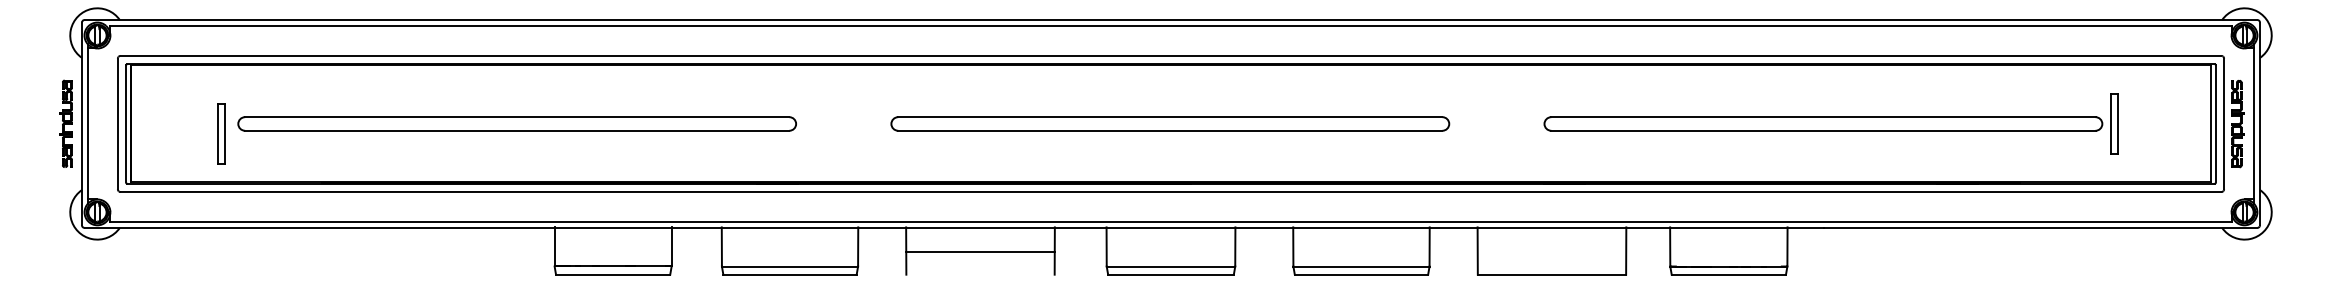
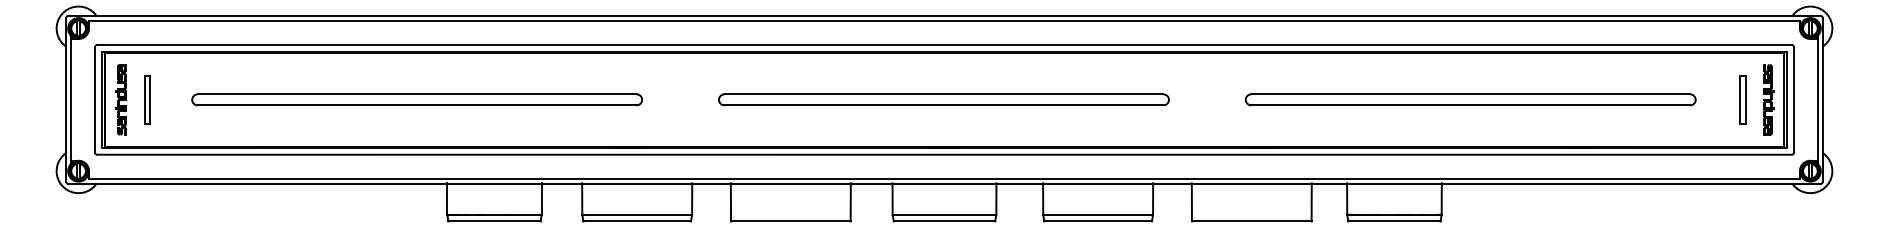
part: (65, 123) -> (120, 99), moved
part: (2114, 123) -> (1742, 99), moved
part: (2237, 123) -> (1768, 99), moved
part: (221, 133) -> (147, 99), moved
line: (980, 251) -> (790, 221), moved

